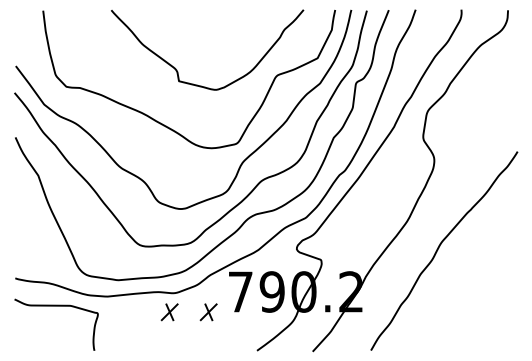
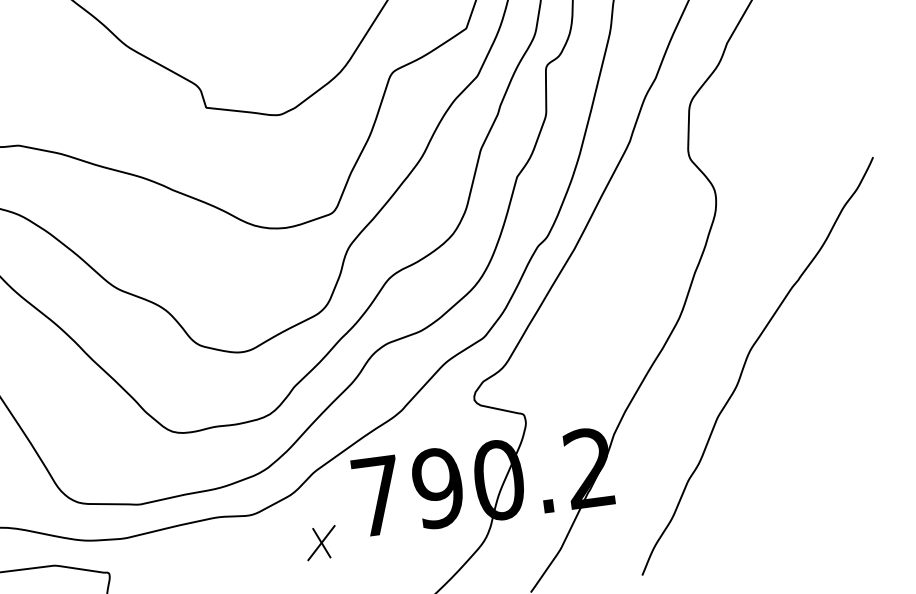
part: (169, 312) -> (246, 553), removed

